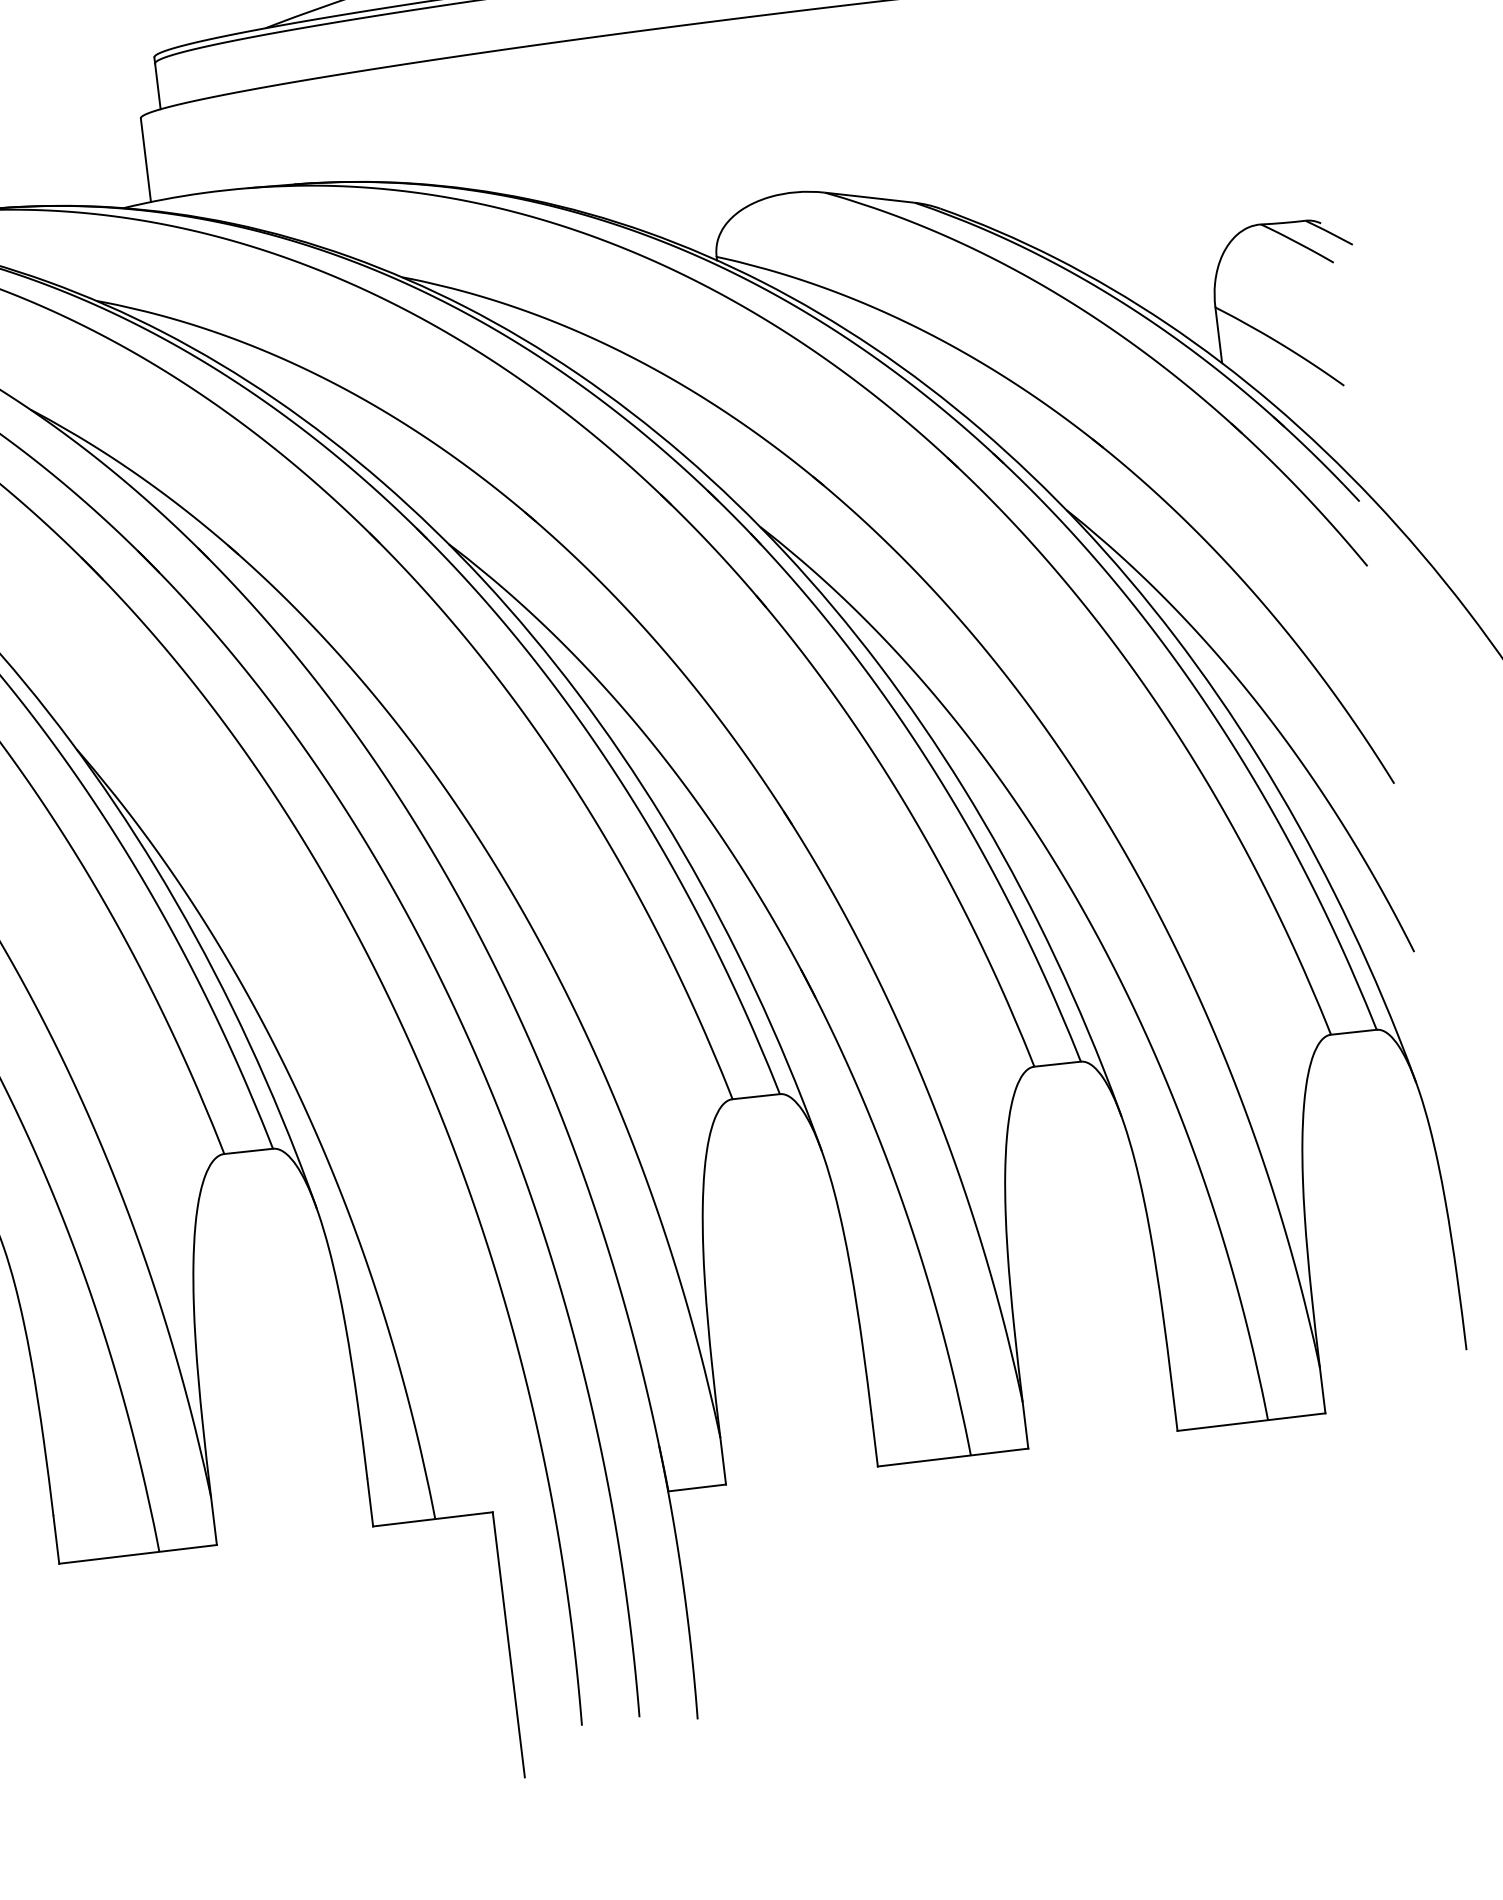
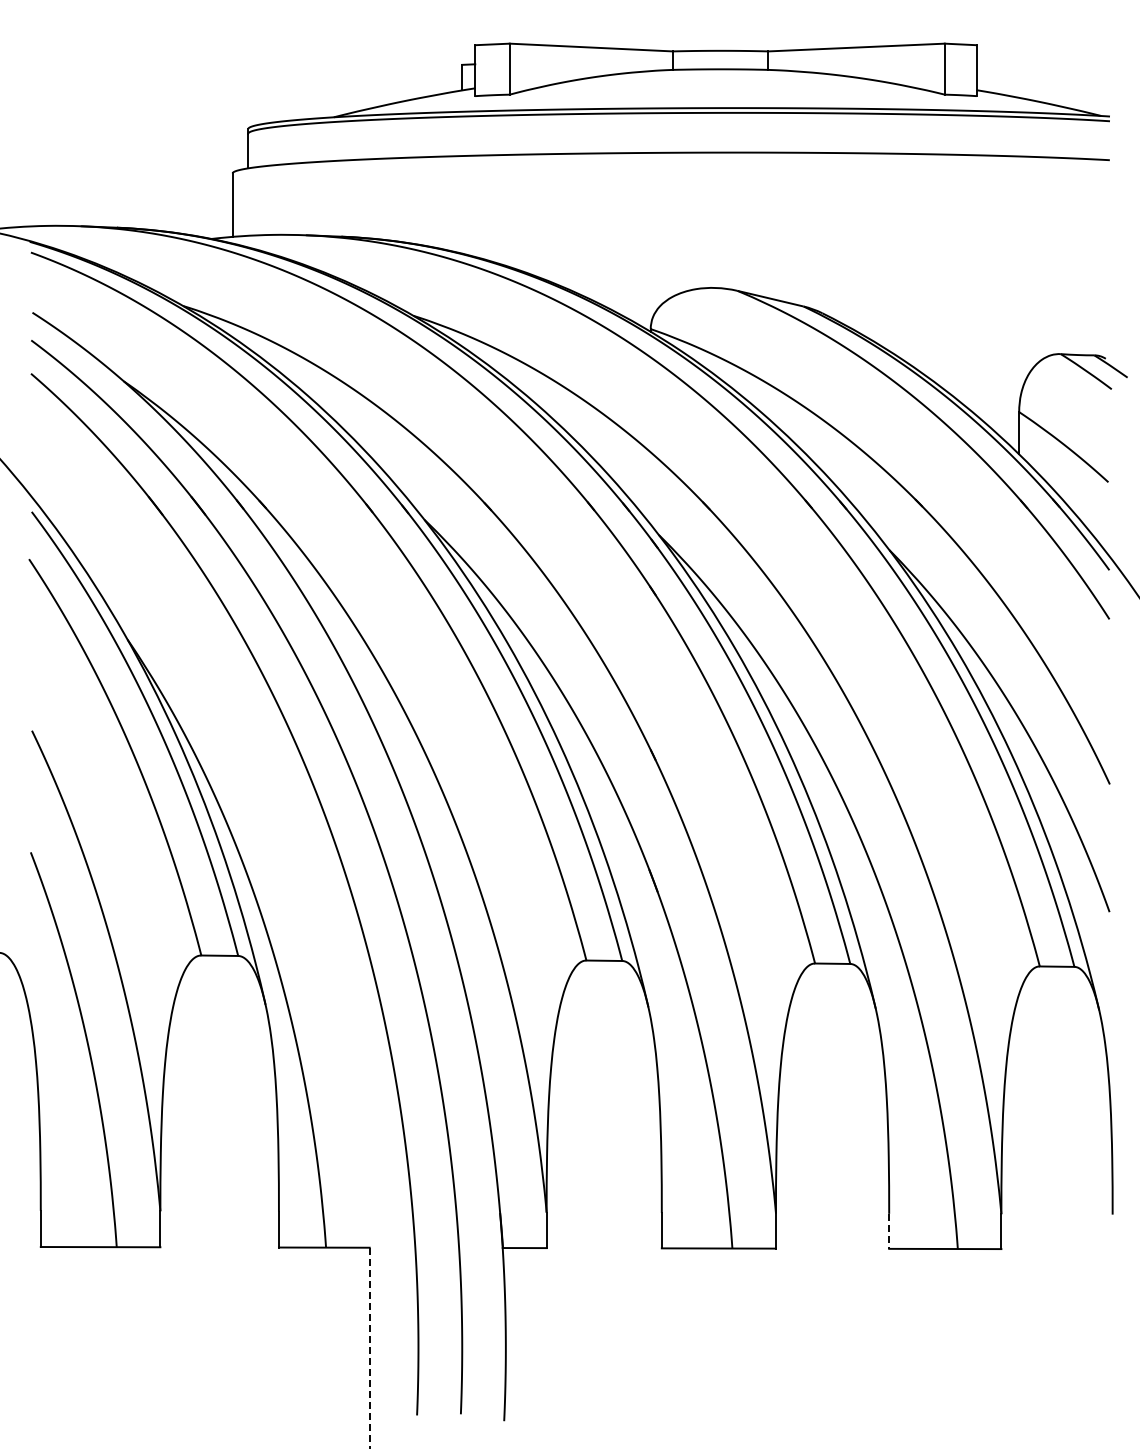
line: (1175, 1407) -> (889, 1231), solid -> dashed
line: (508, 1645) -> (369, 1348), solid -> dashed

